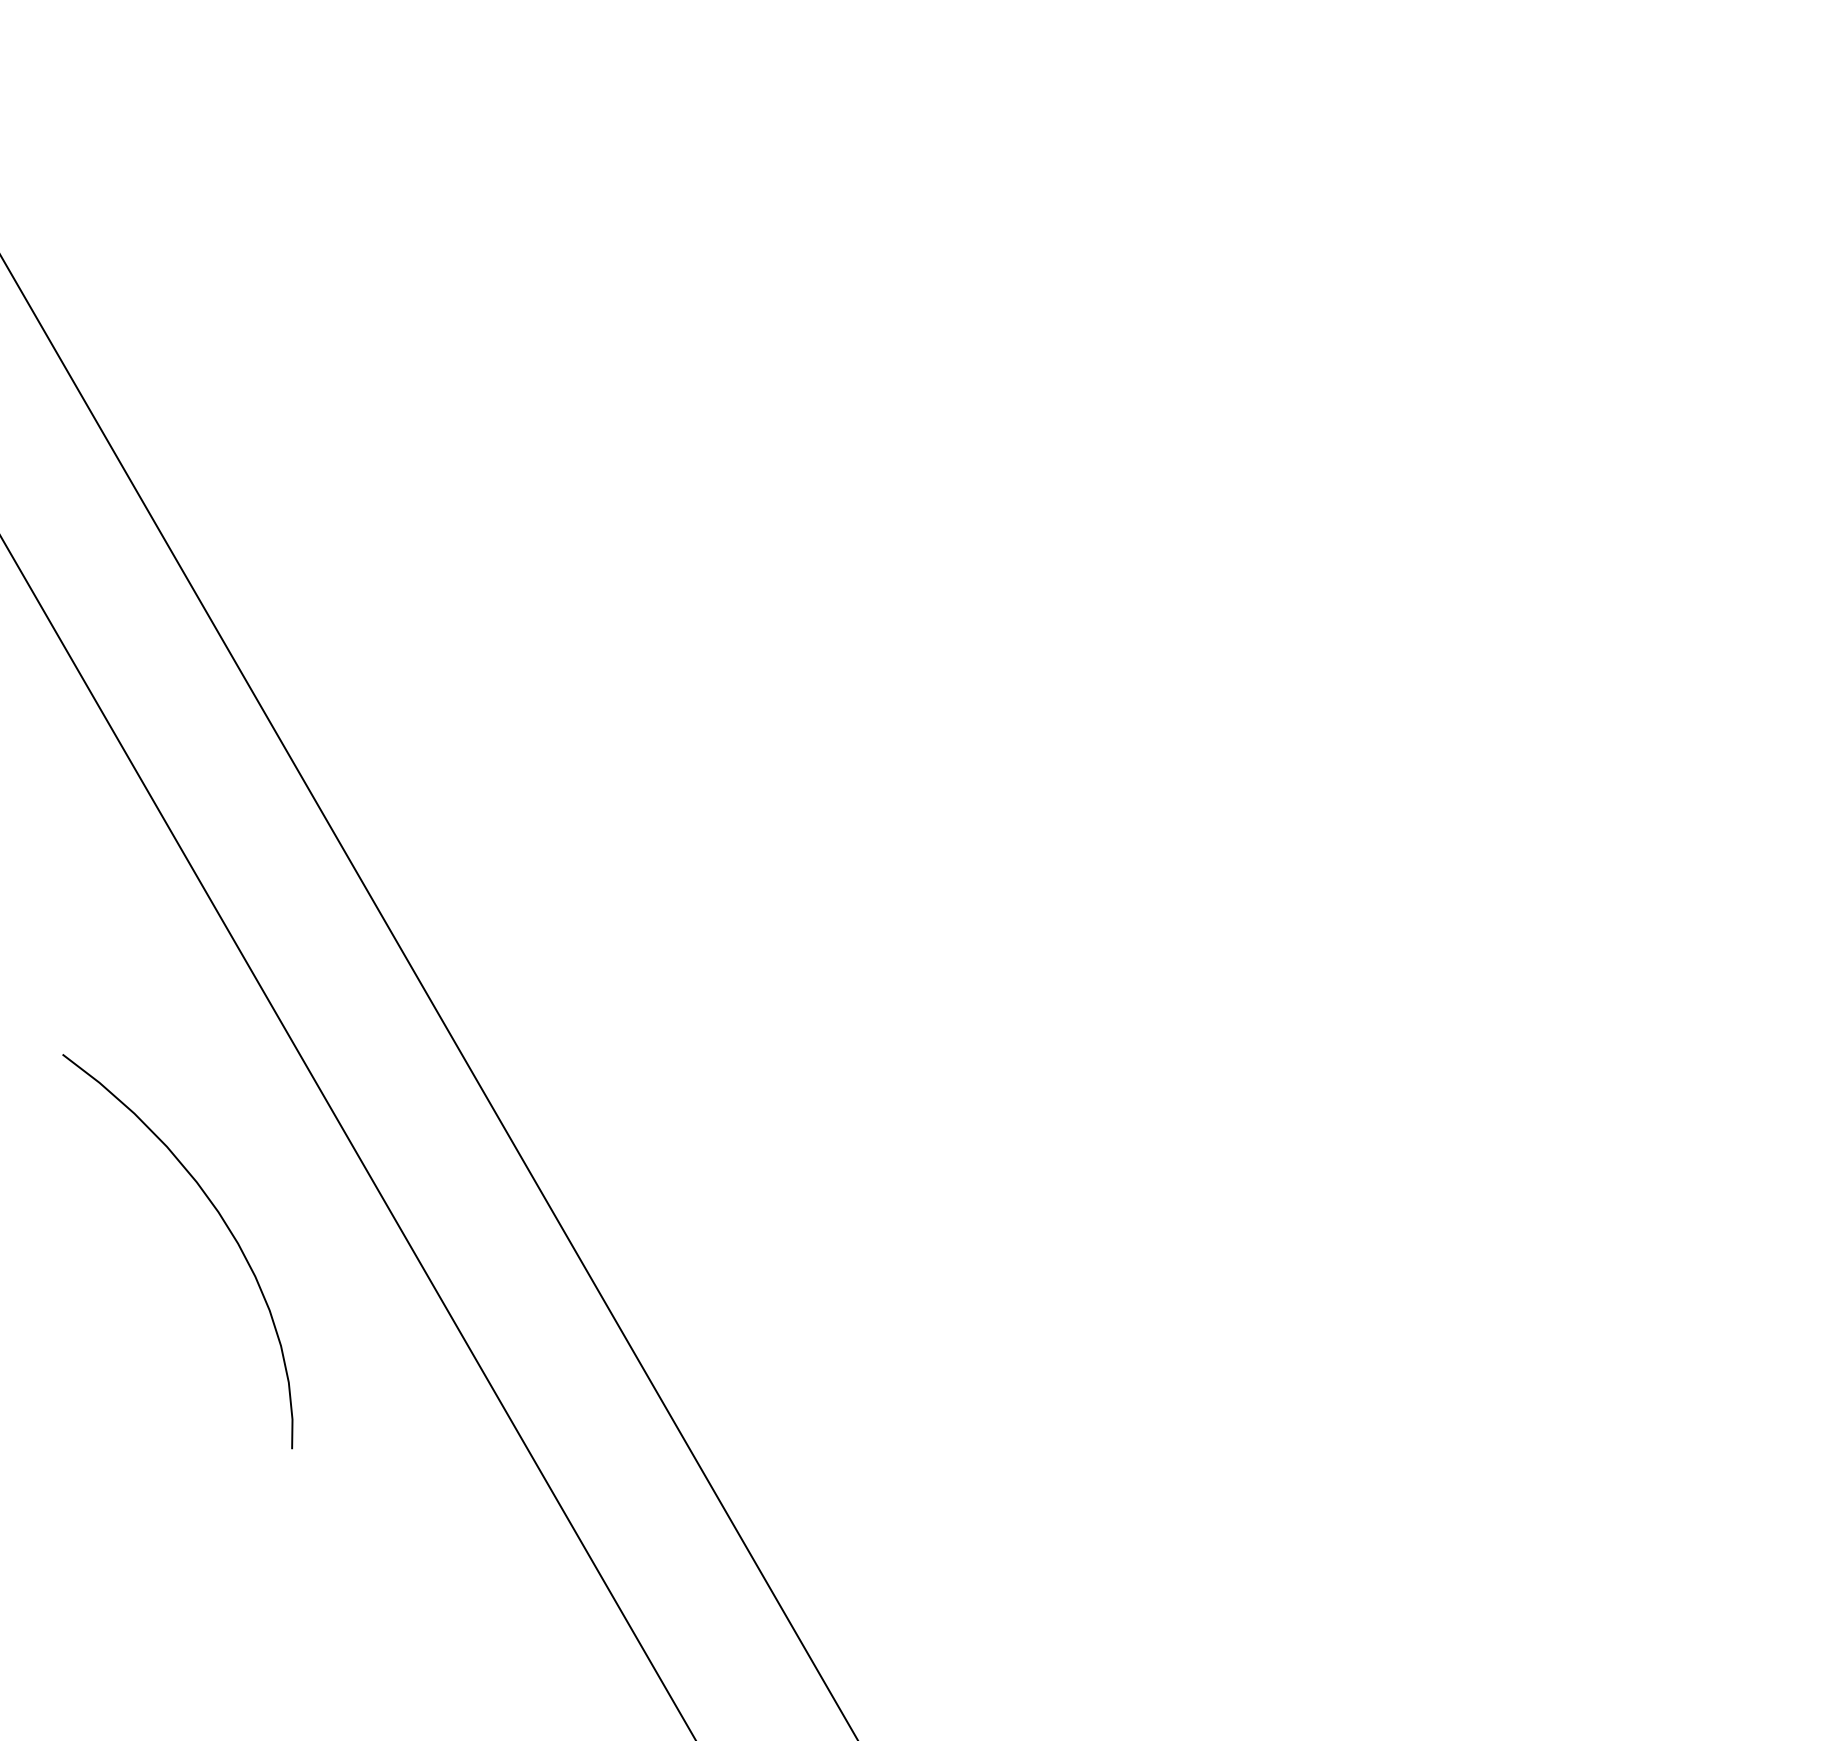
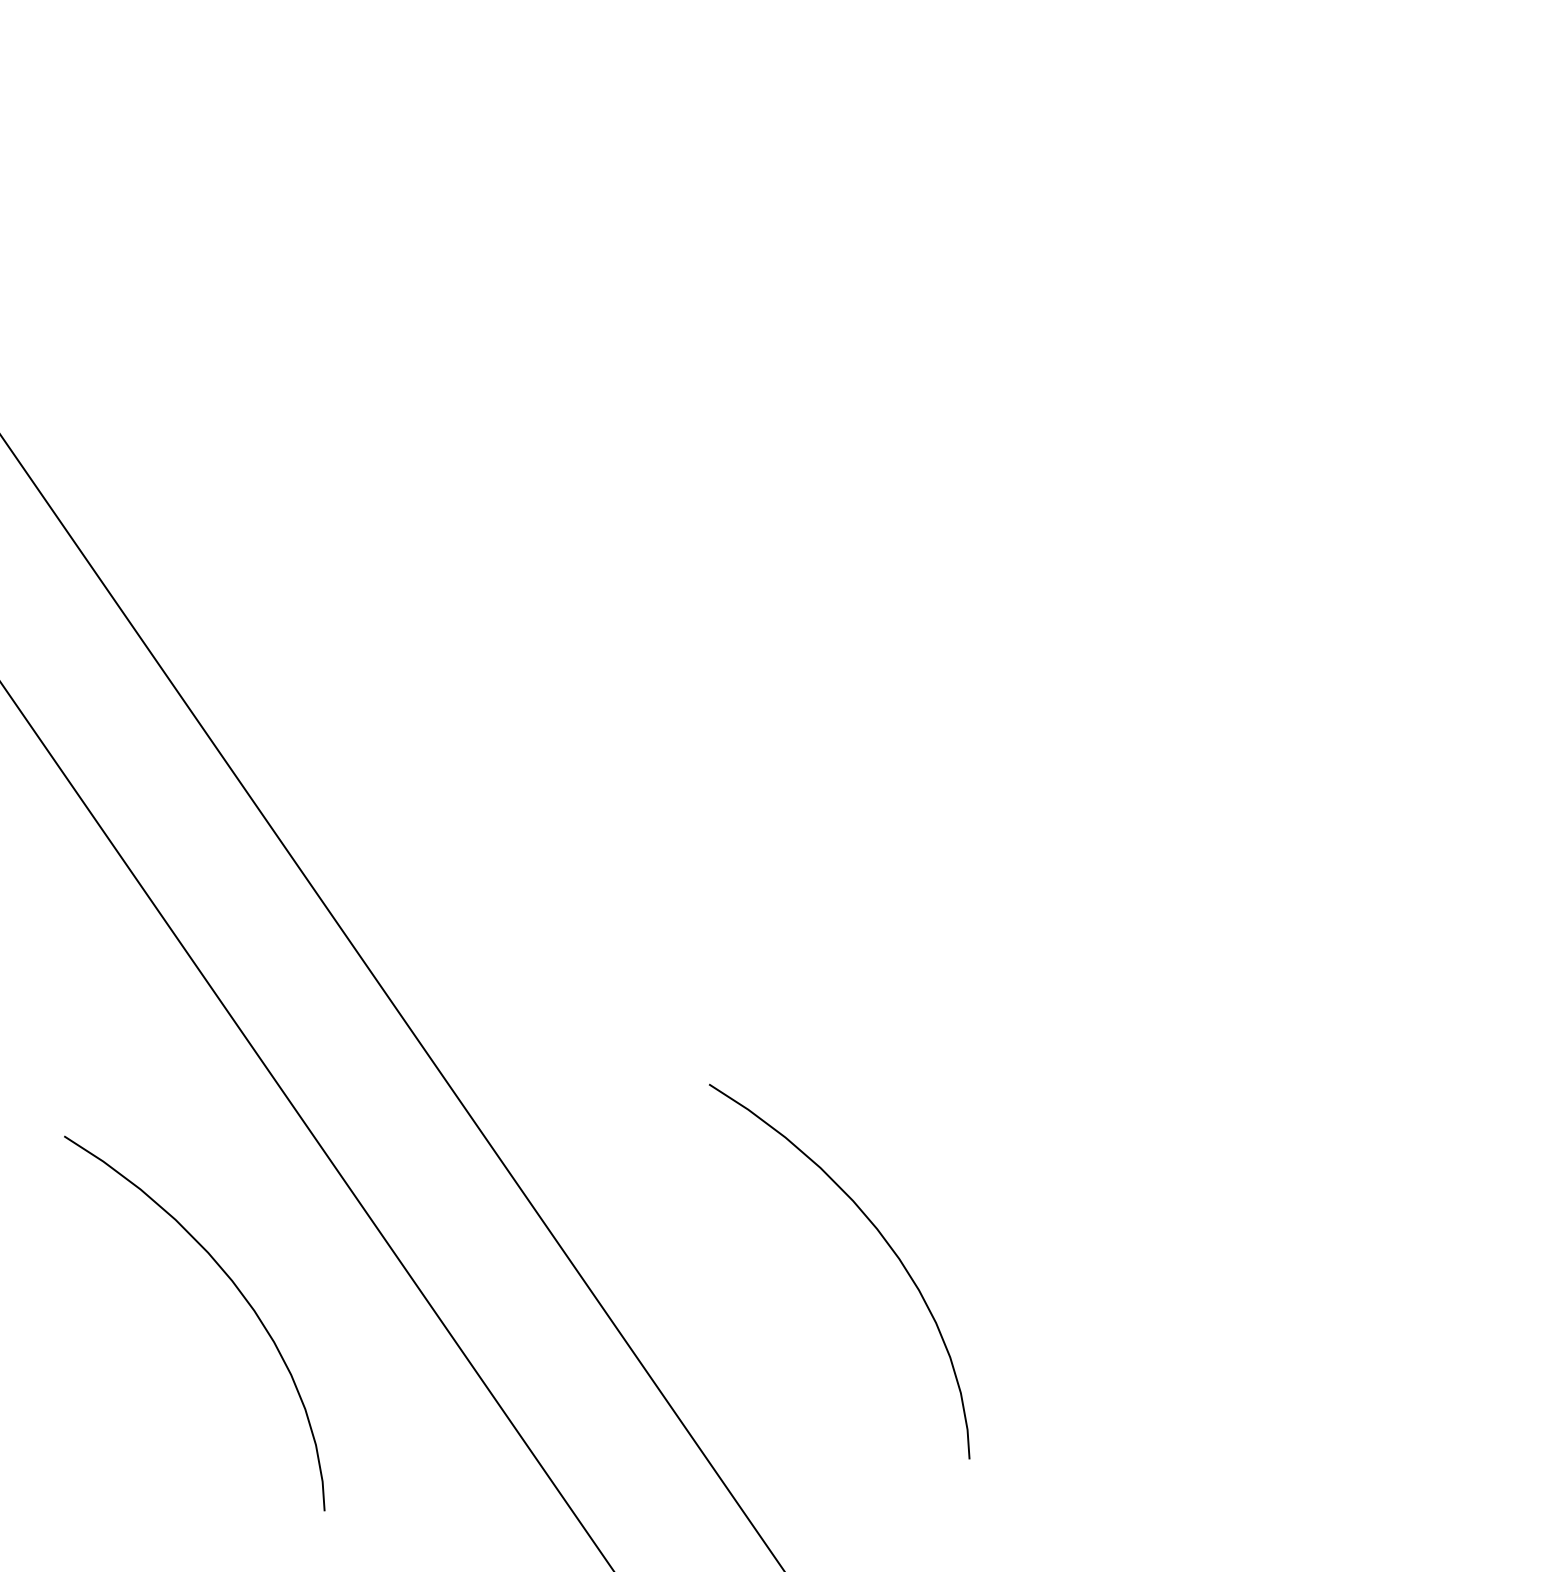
curve: (870, 1222) -> (882, 1238), added

